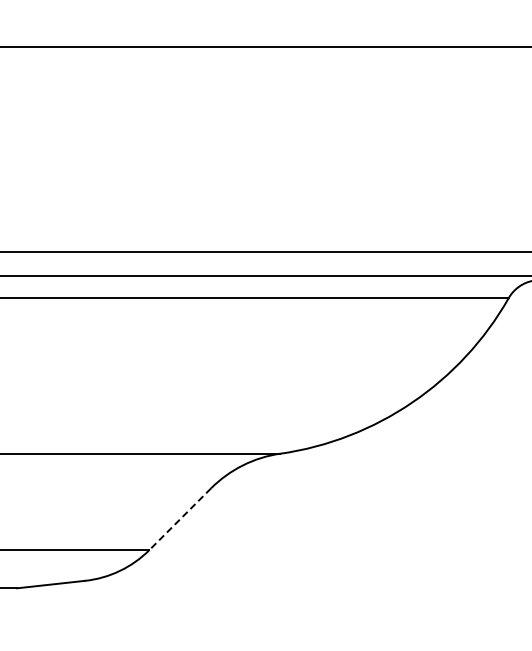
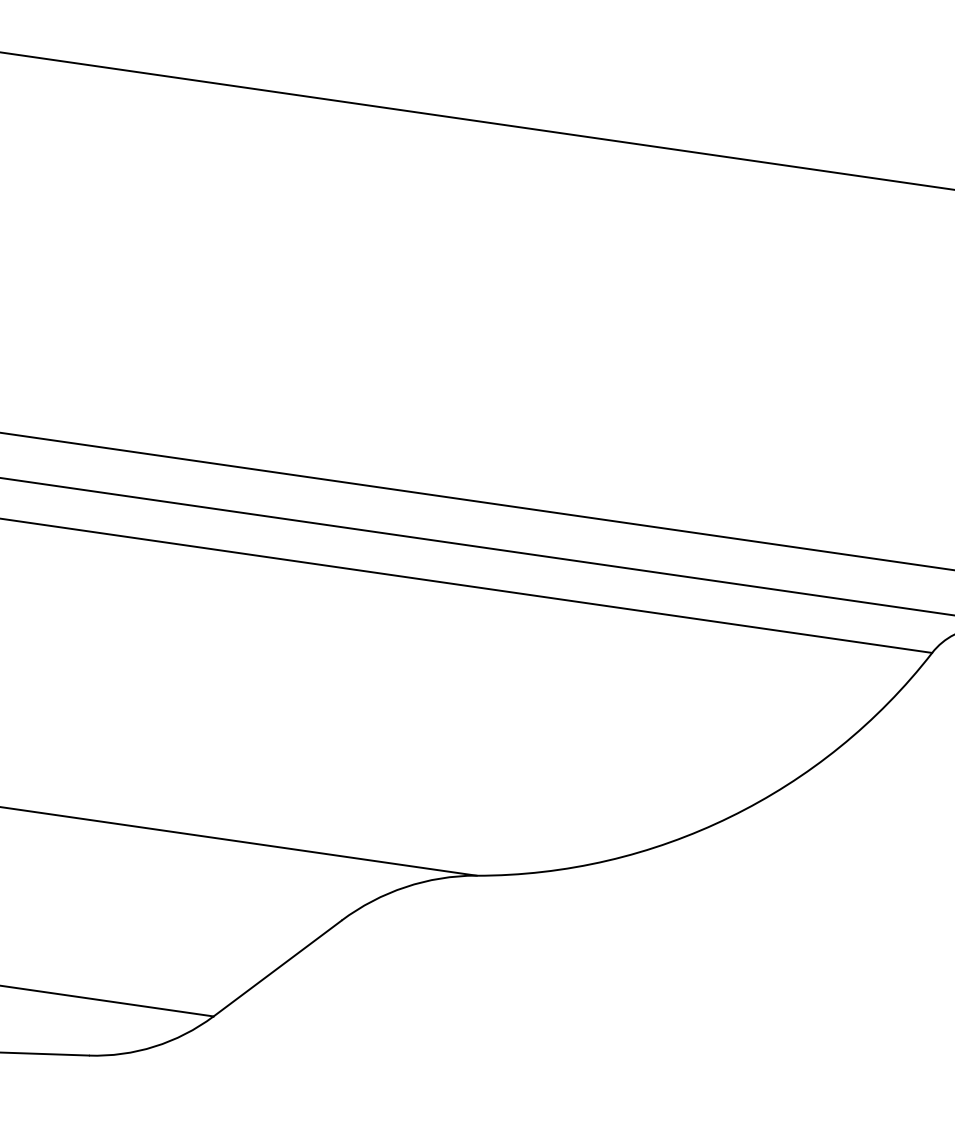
line: (180, 519) -> (277, 969), dashed -> solid

